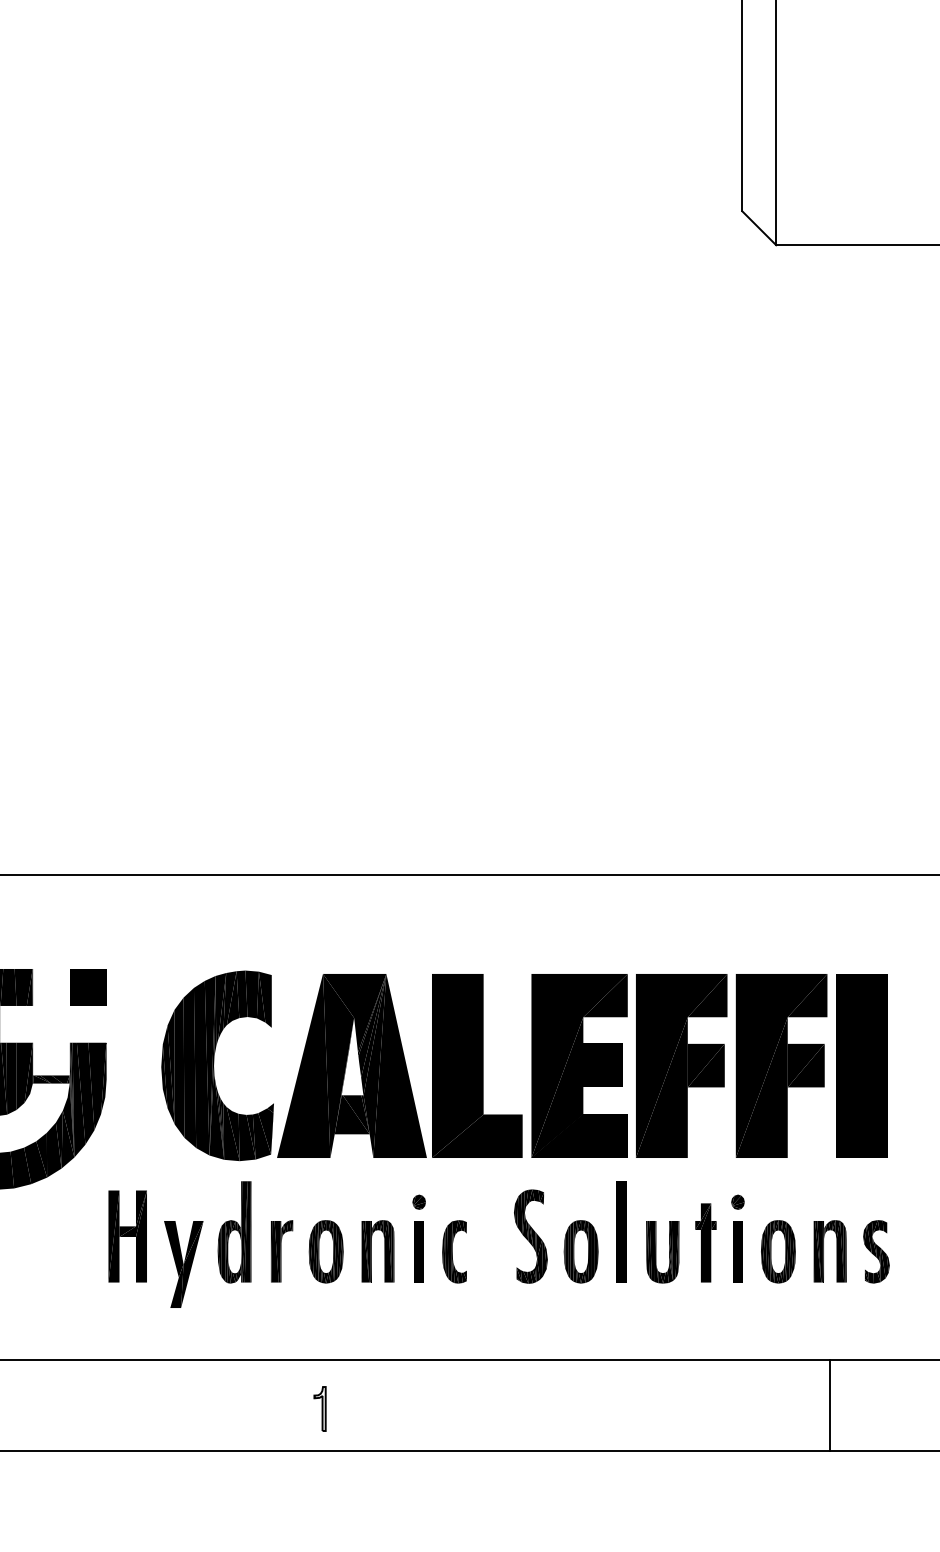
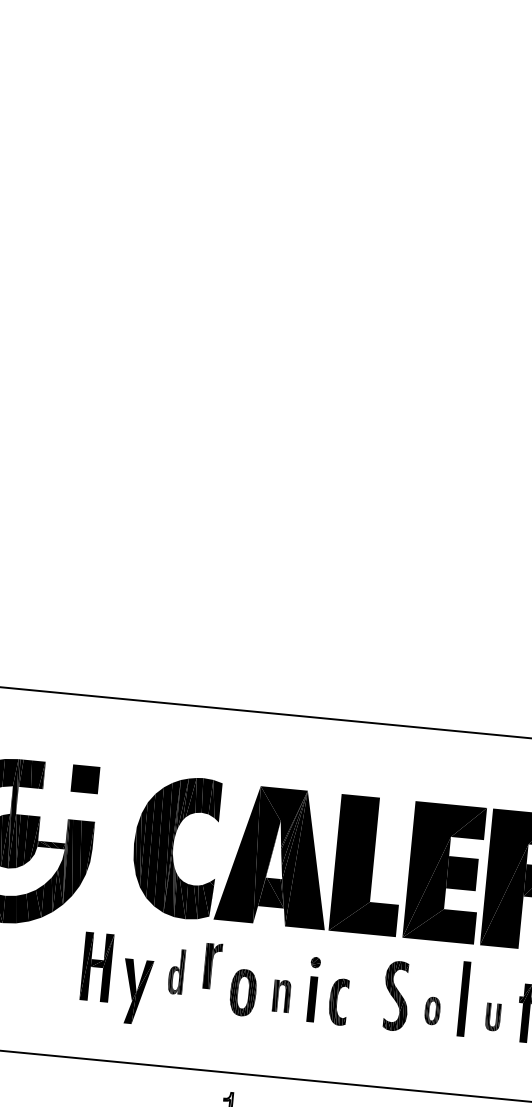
part: (234, 1232) -> (176, 971), size x0.6
part: (282, 1251) -> (213, 966), moved
part: (377, 1251) -> (281, 996), size x0.7
part: (580, 1251) -> (432, 1010), size x0.6
part: (662, 1252) -> (492, 1017), size x0.6

